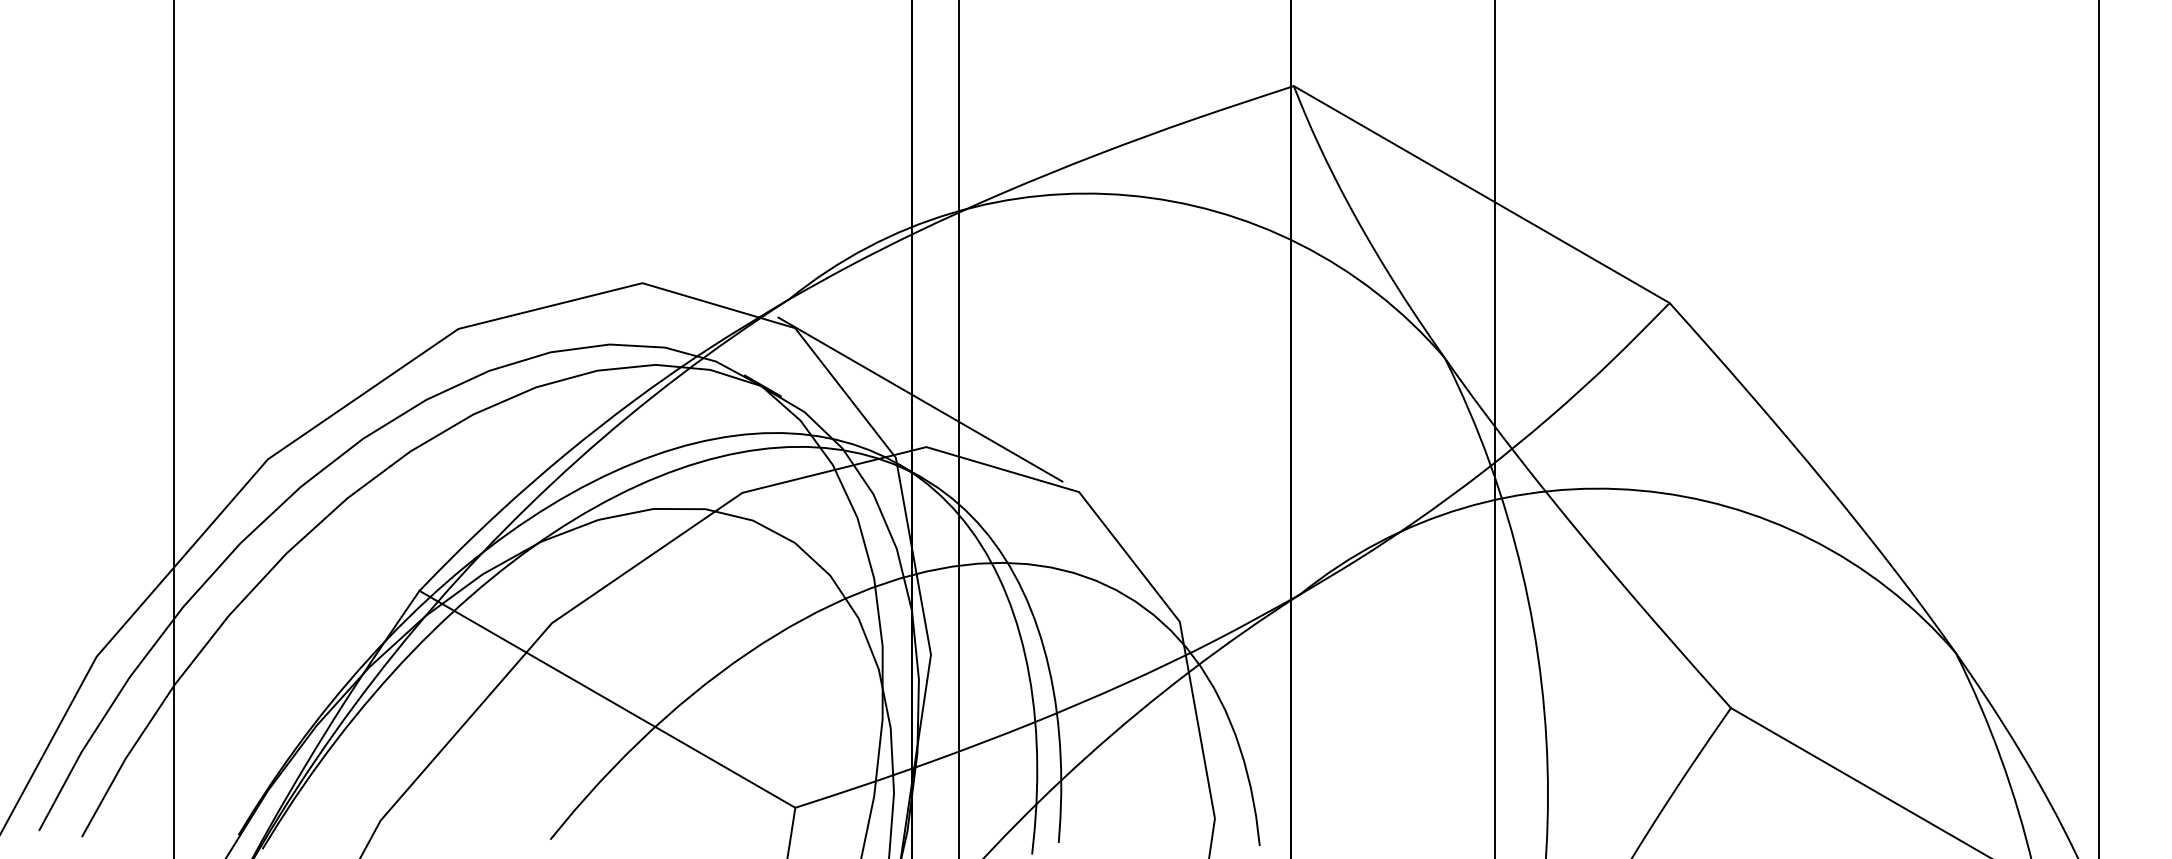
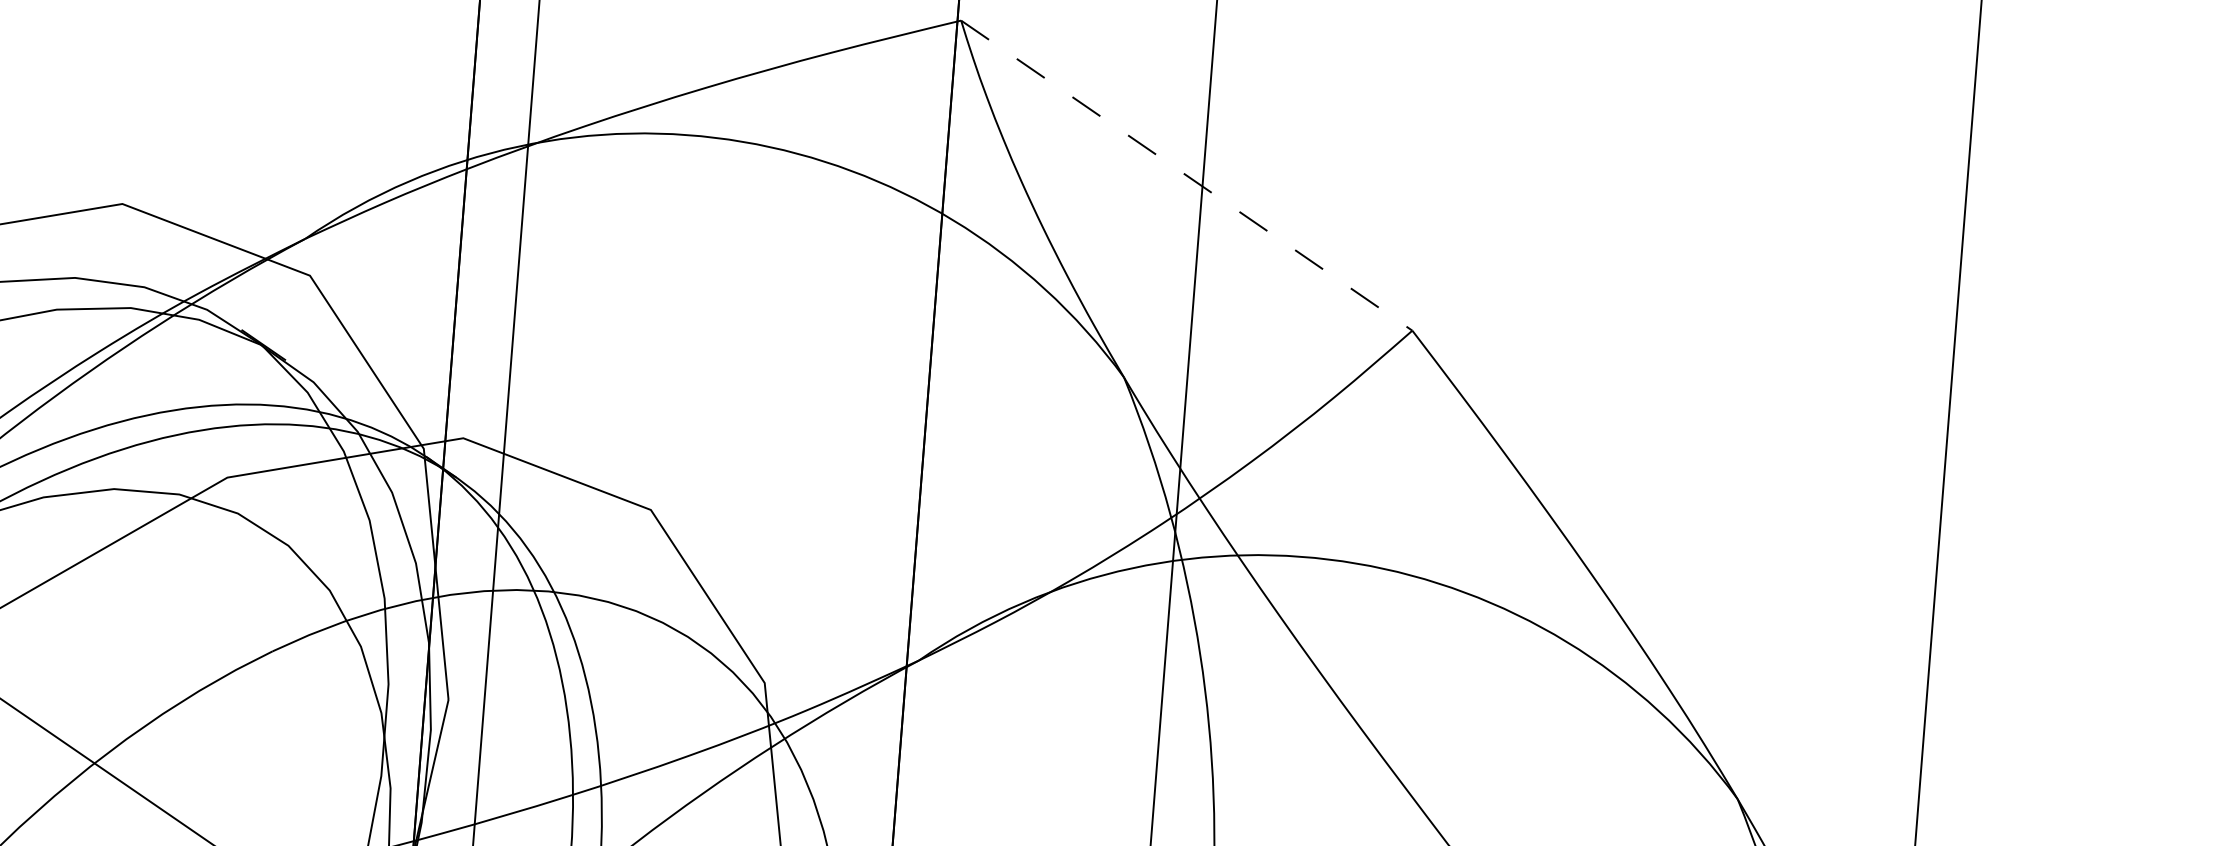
line: (1481, 194) -> (1186, 175), solid -> dashed
line: (920, 399) -> (460, 377), removed

